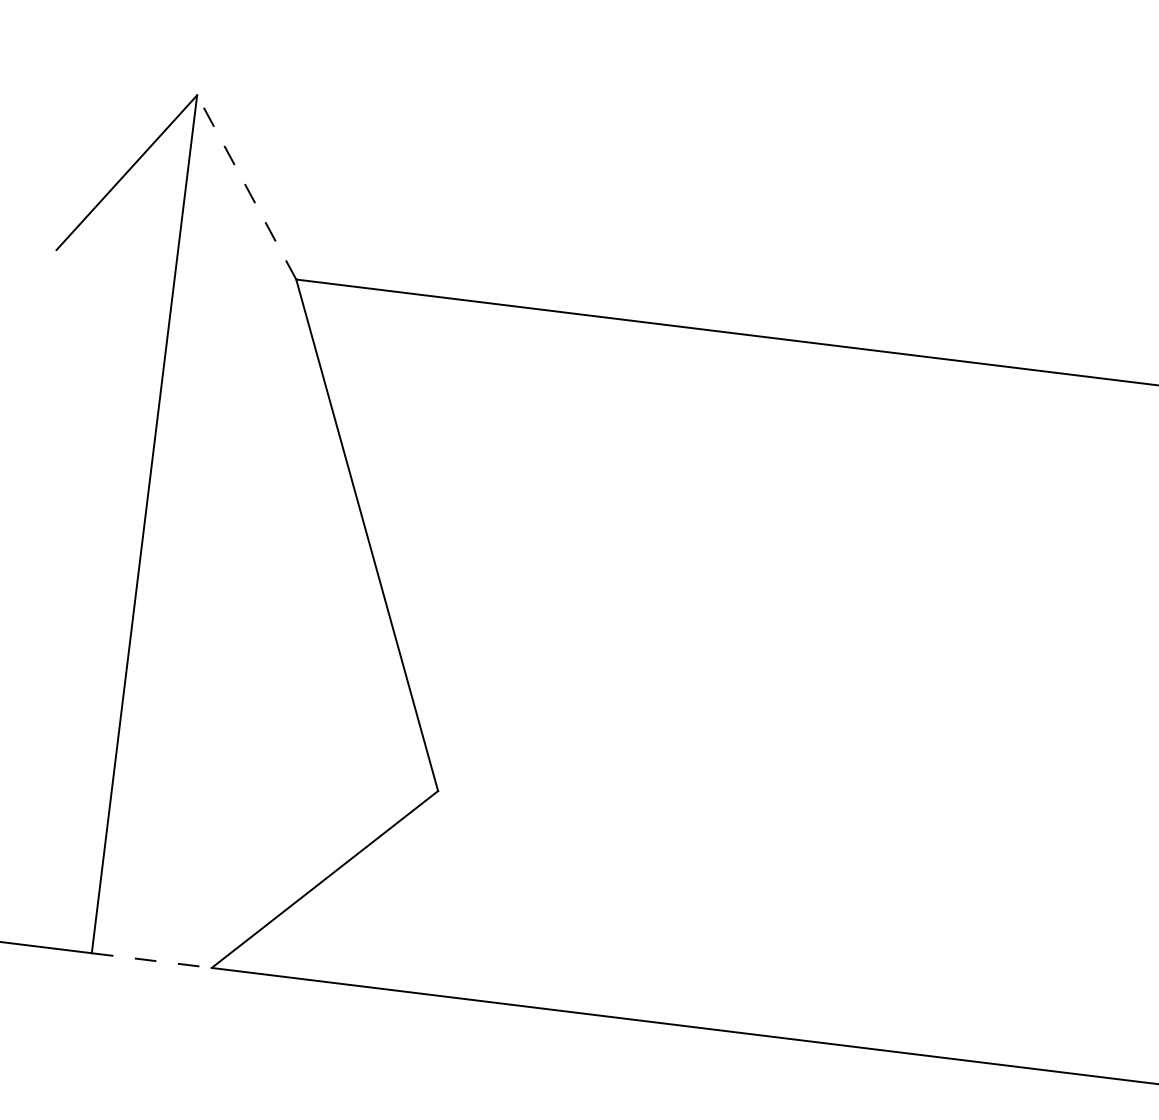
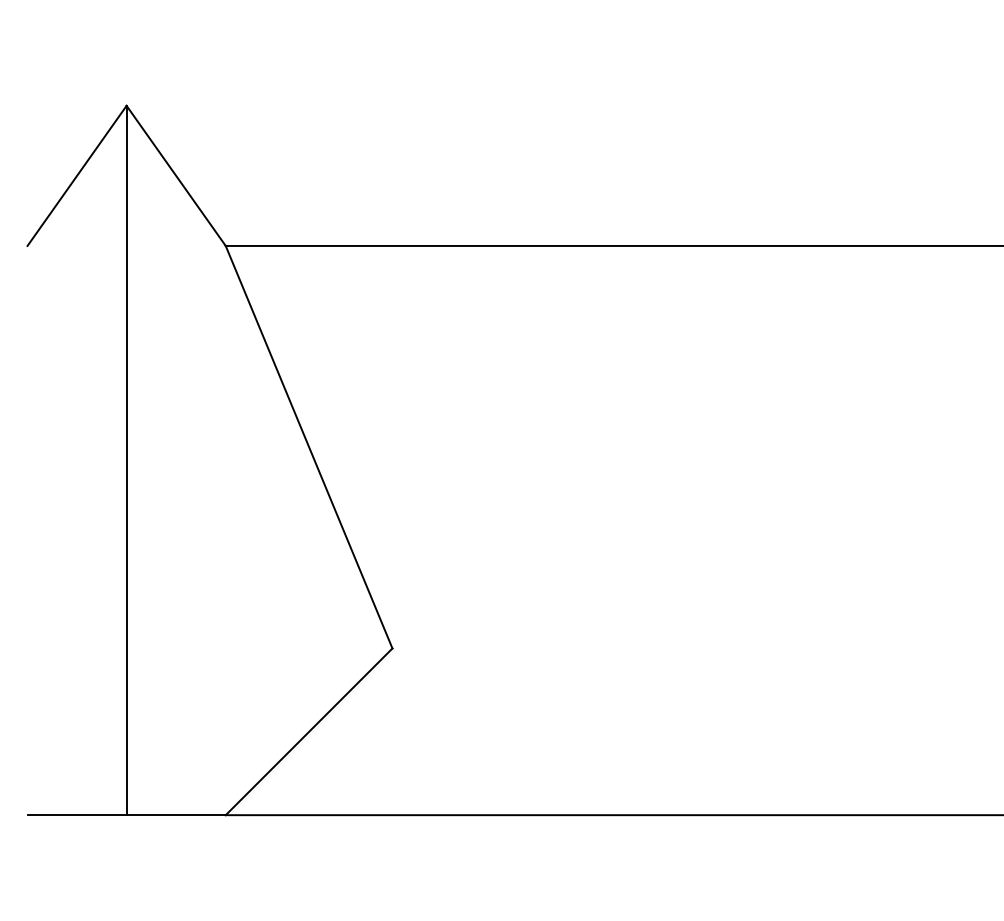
line: (247, 186) -> (176, 175), dashed -> solid
line: (152, 961) -> (176, 815), dashed -> solid

